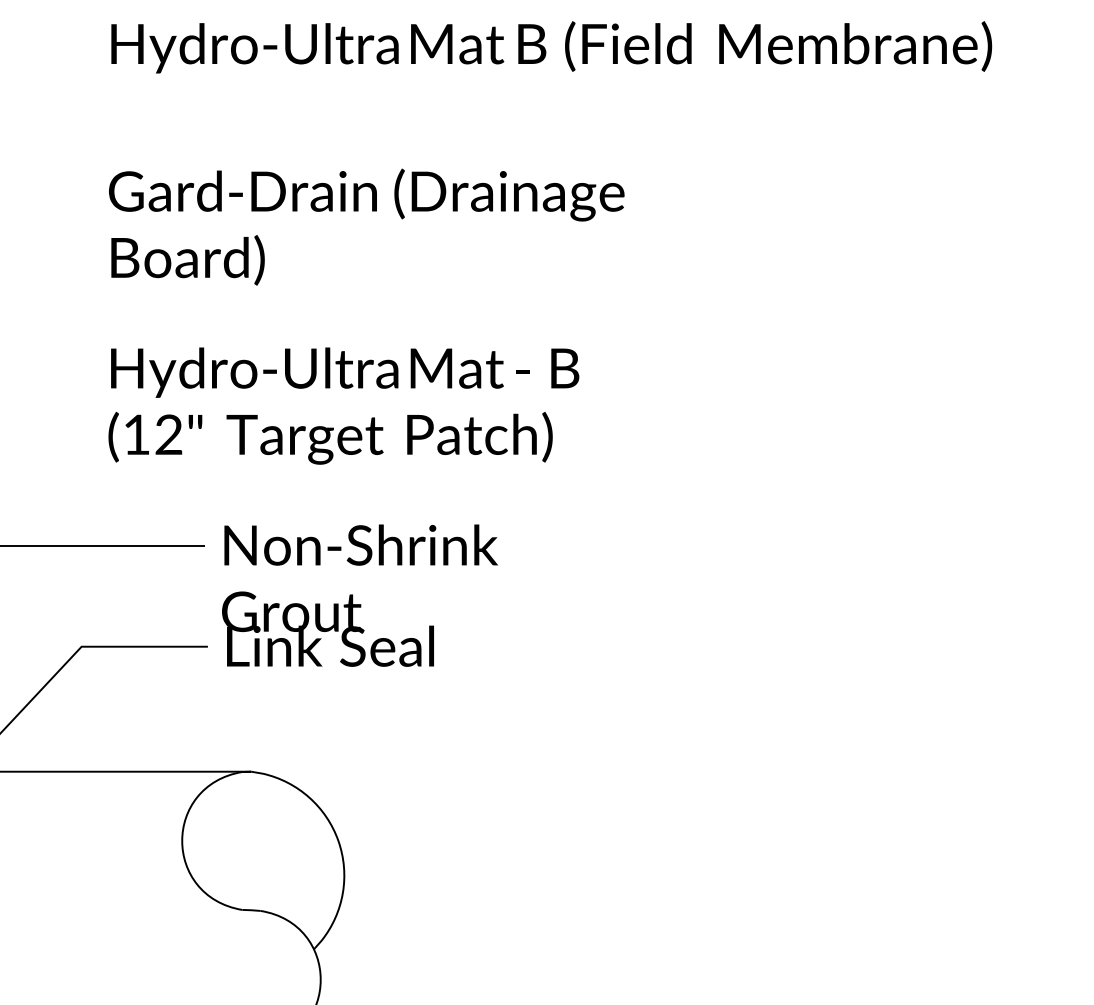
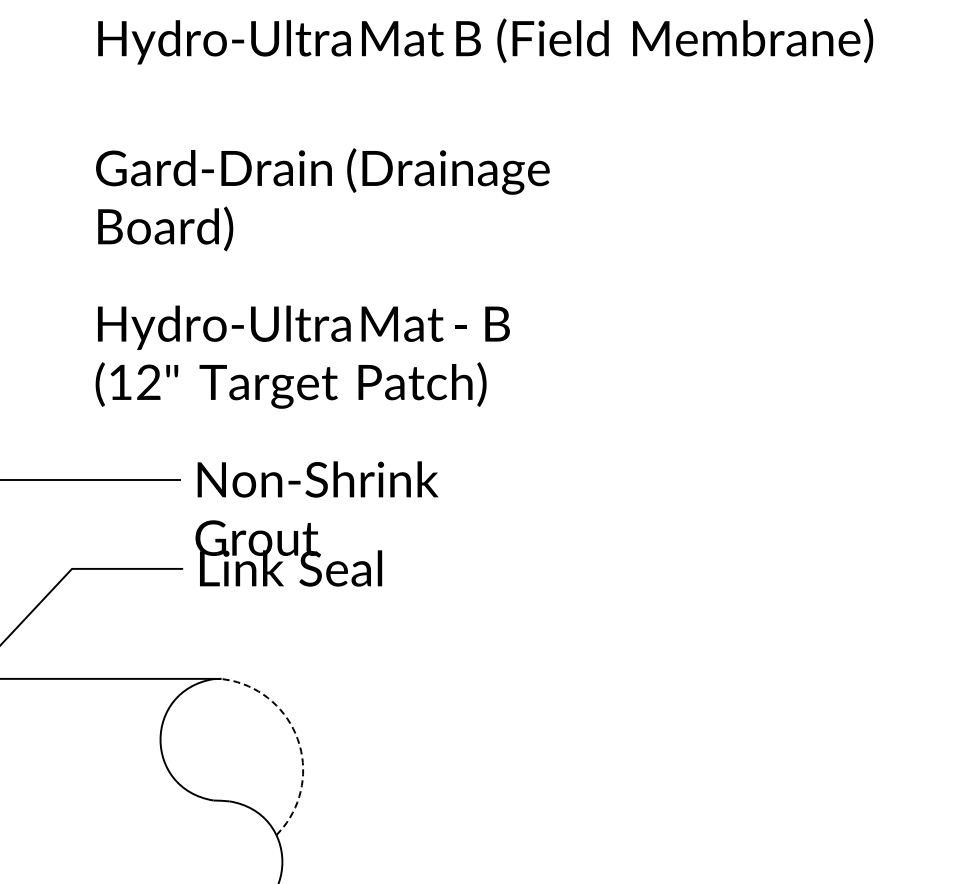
line: (337, 840) -> (297, 739), solid -> dashed

